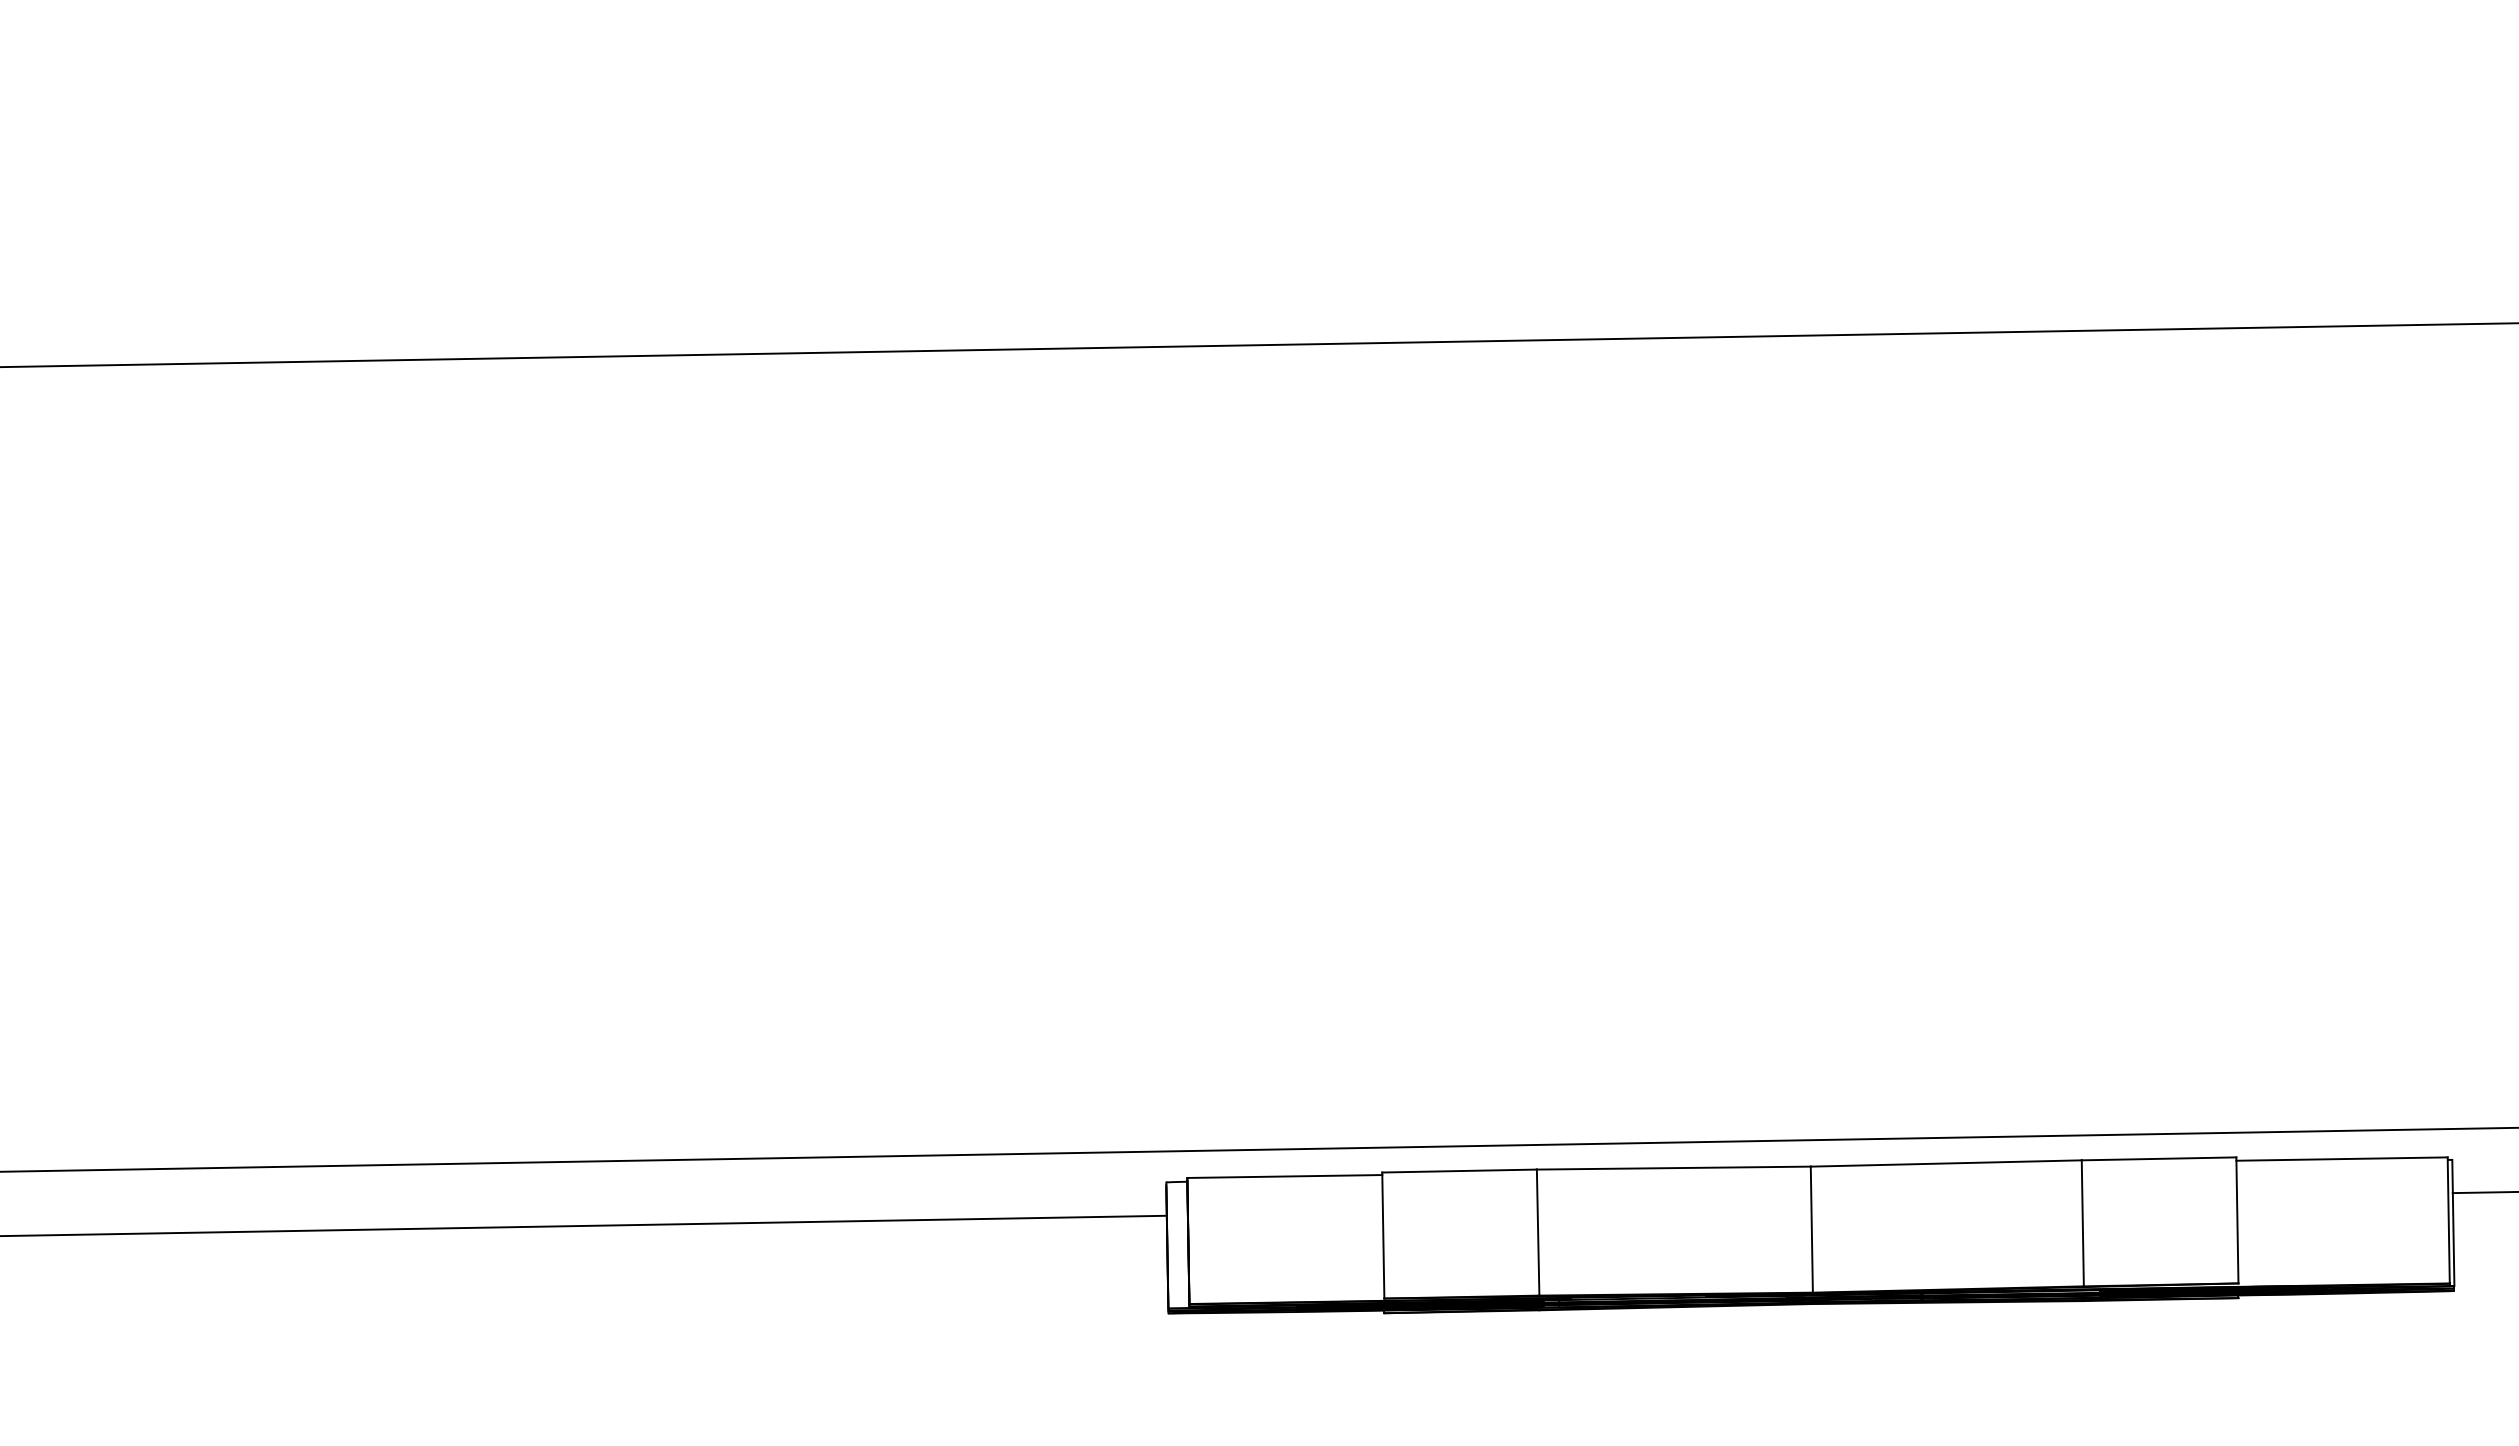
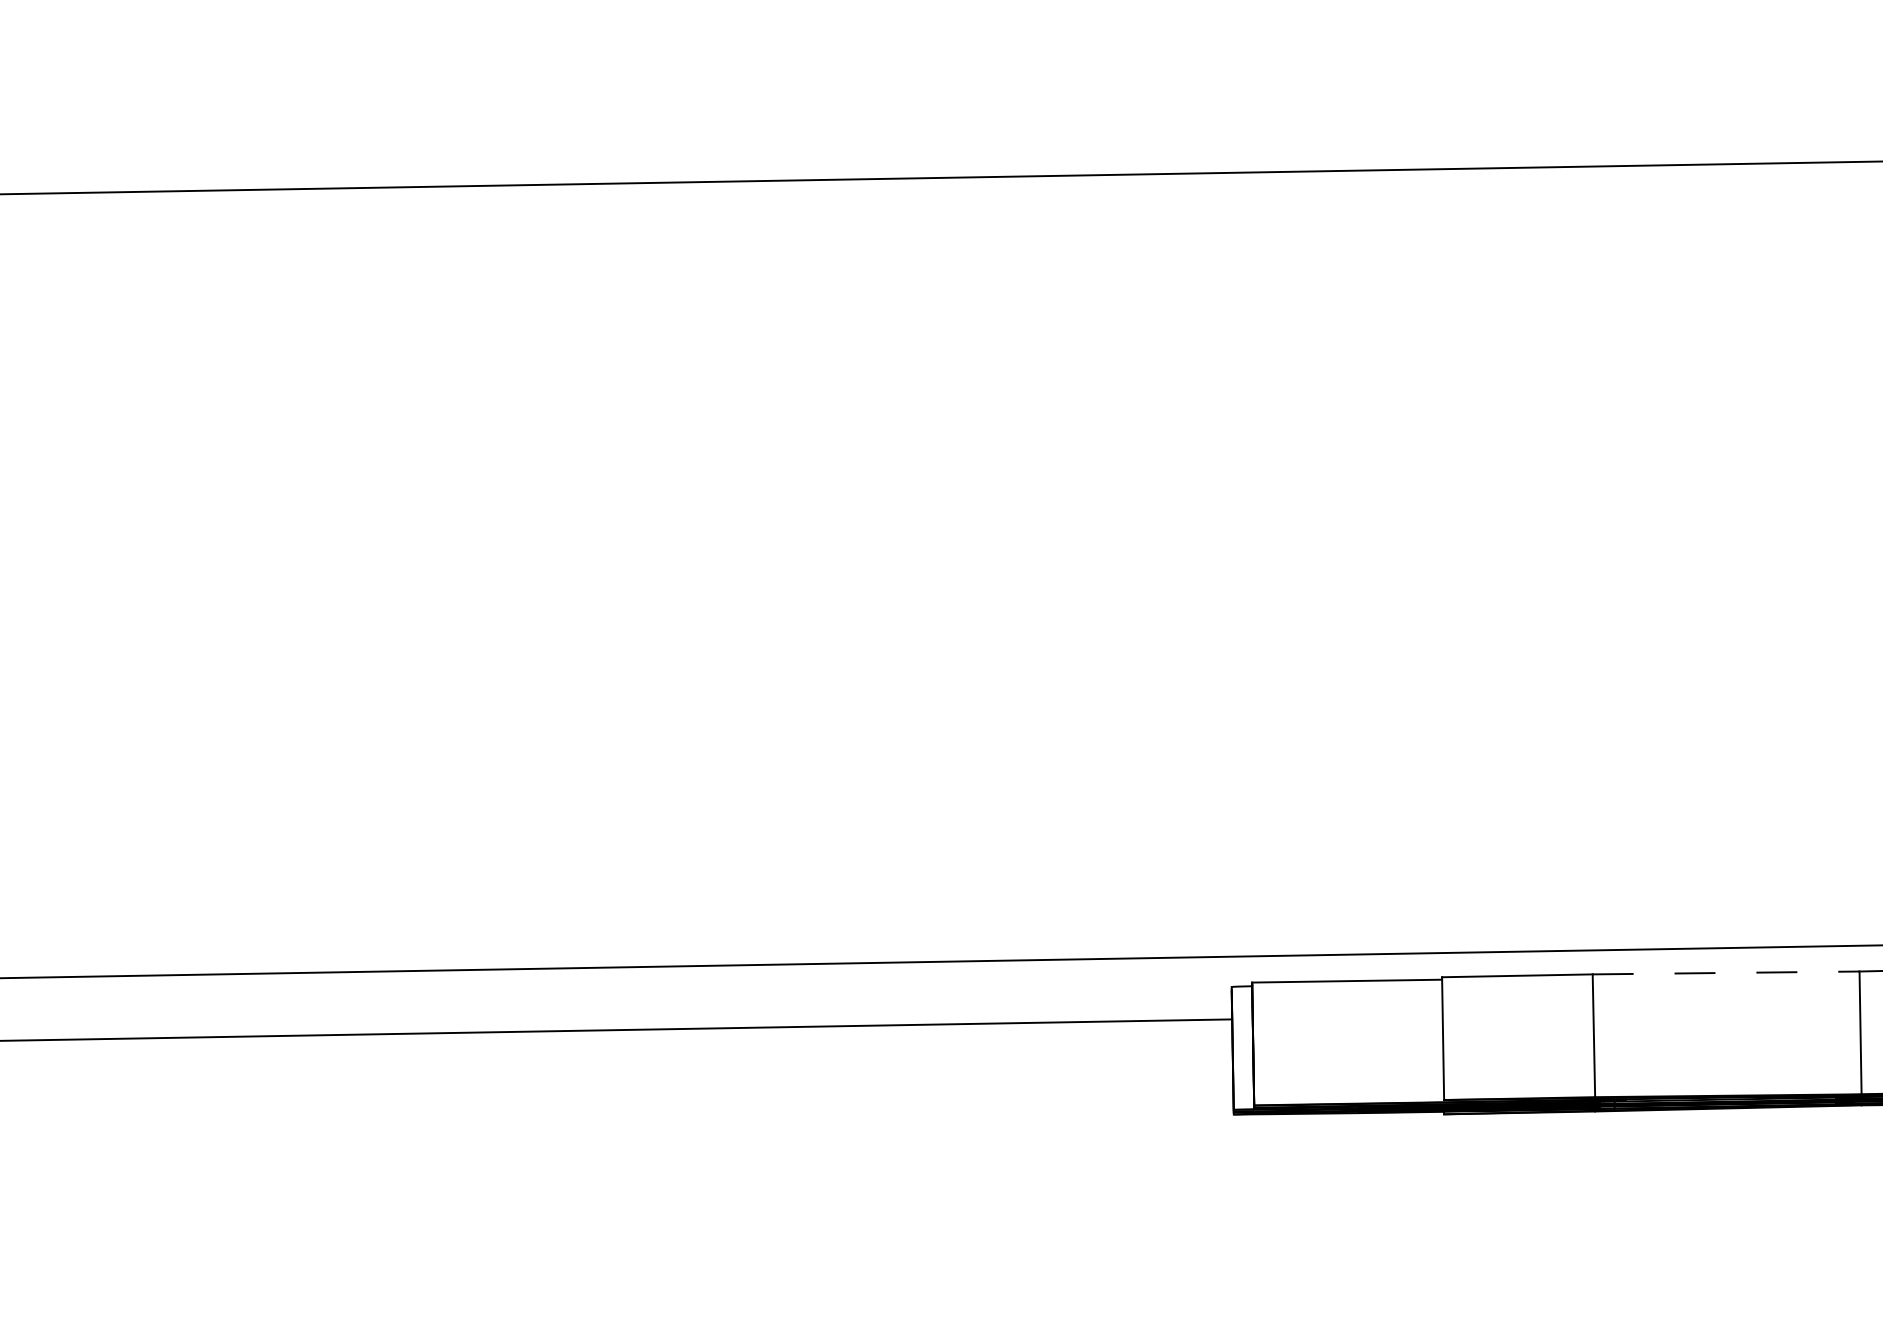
line: (1673, 1168) -> (1725, 973), solid -> dashed

